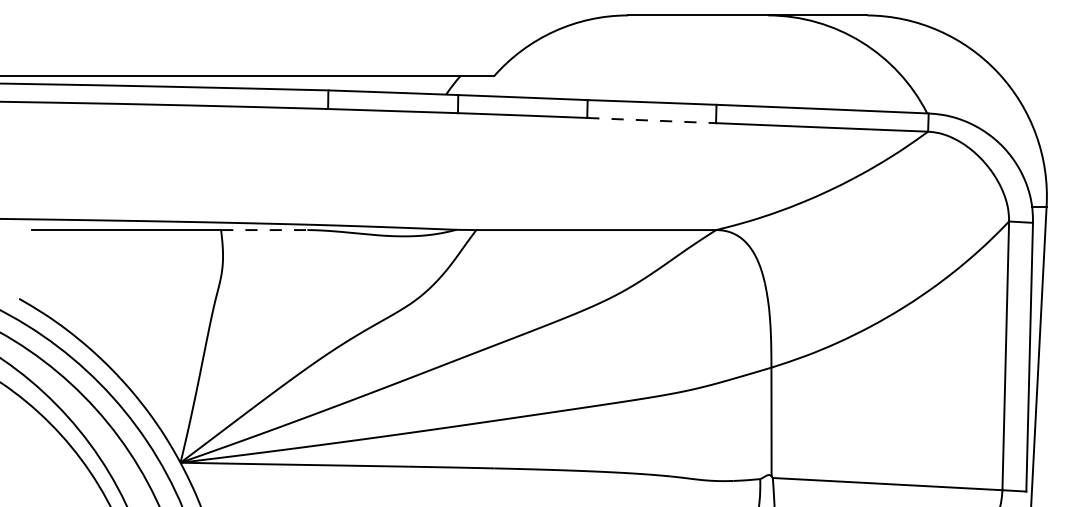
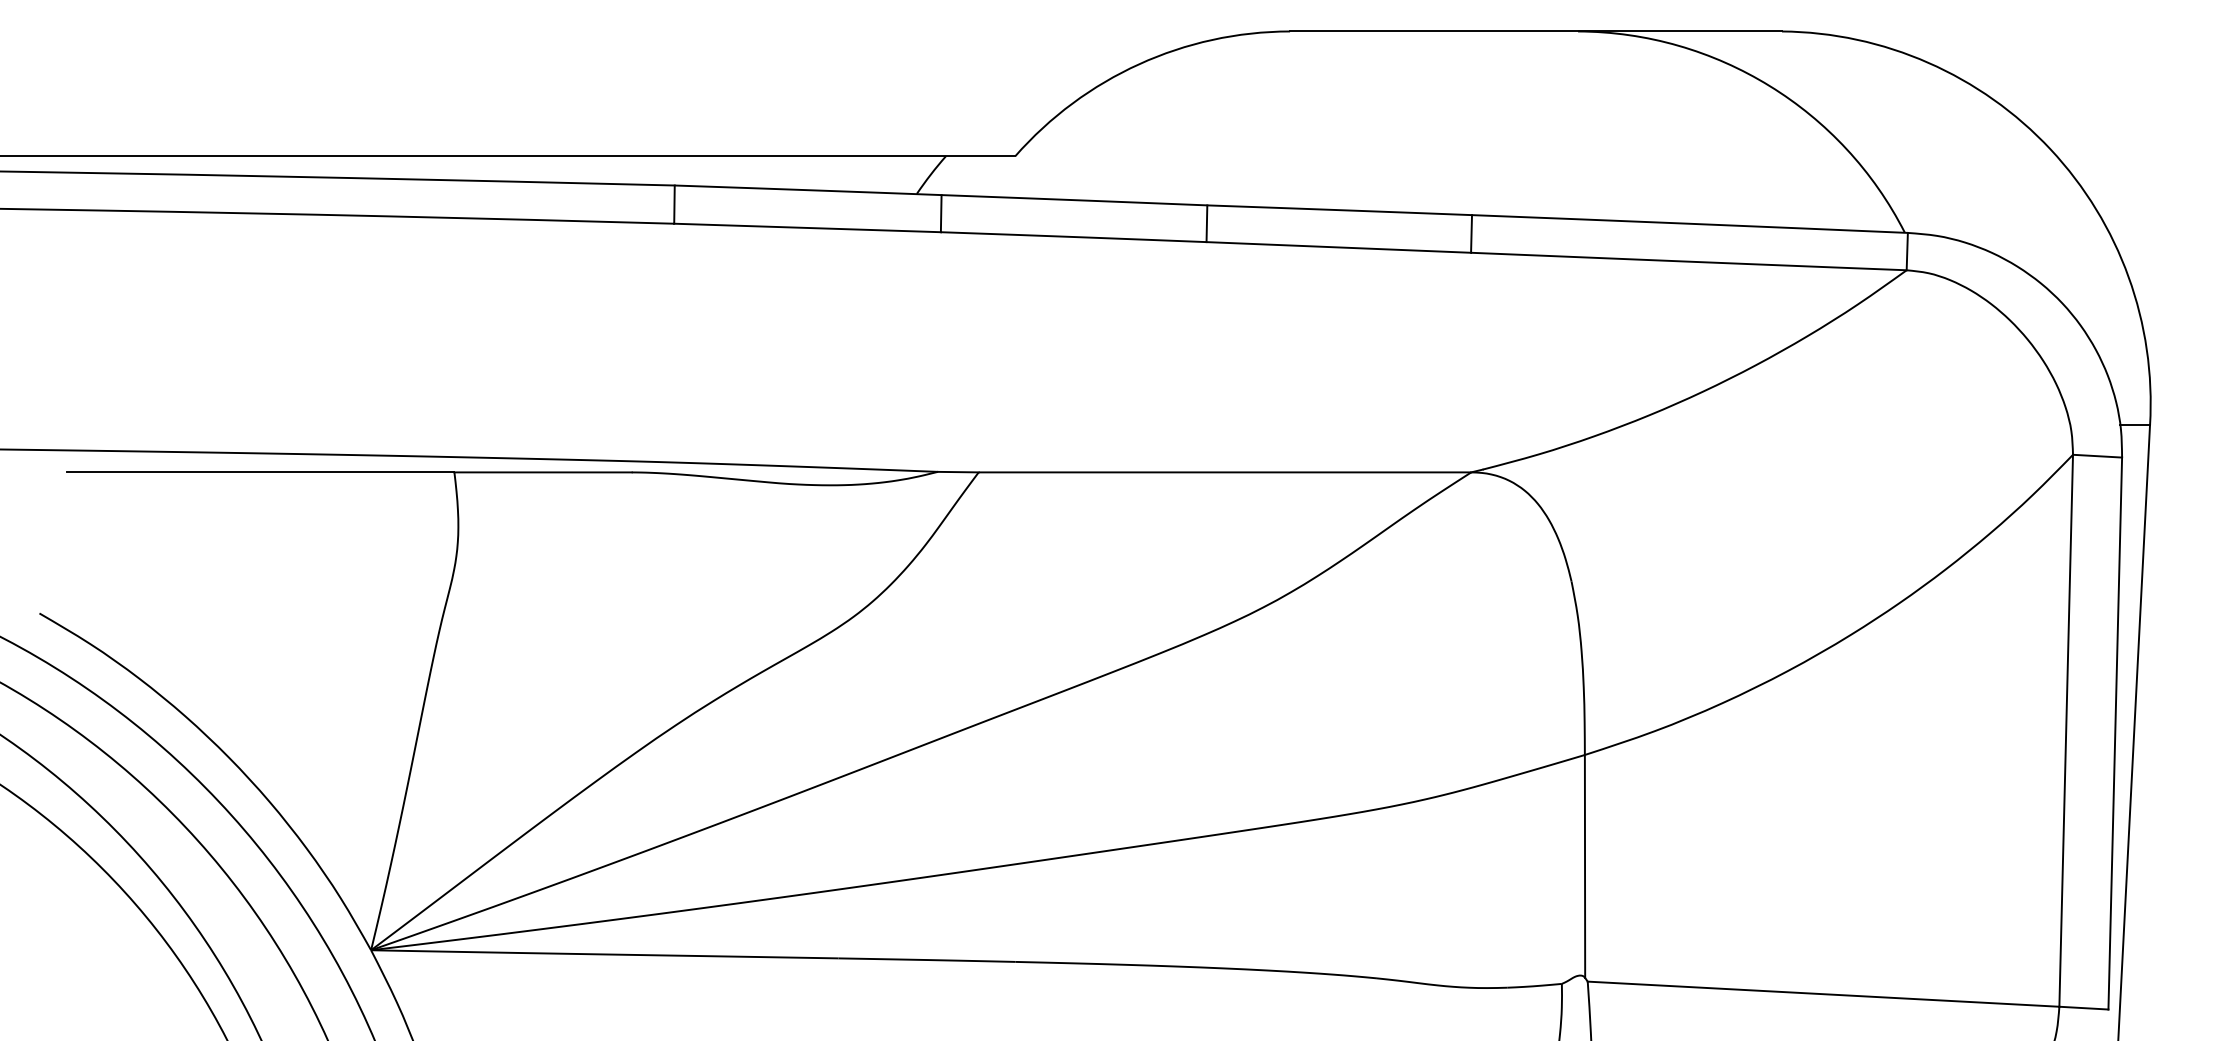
line: (652, 120) -> (1340, 247), dashed -> solid
line: (264, 230) -> (543, 473), dashed -> solid

